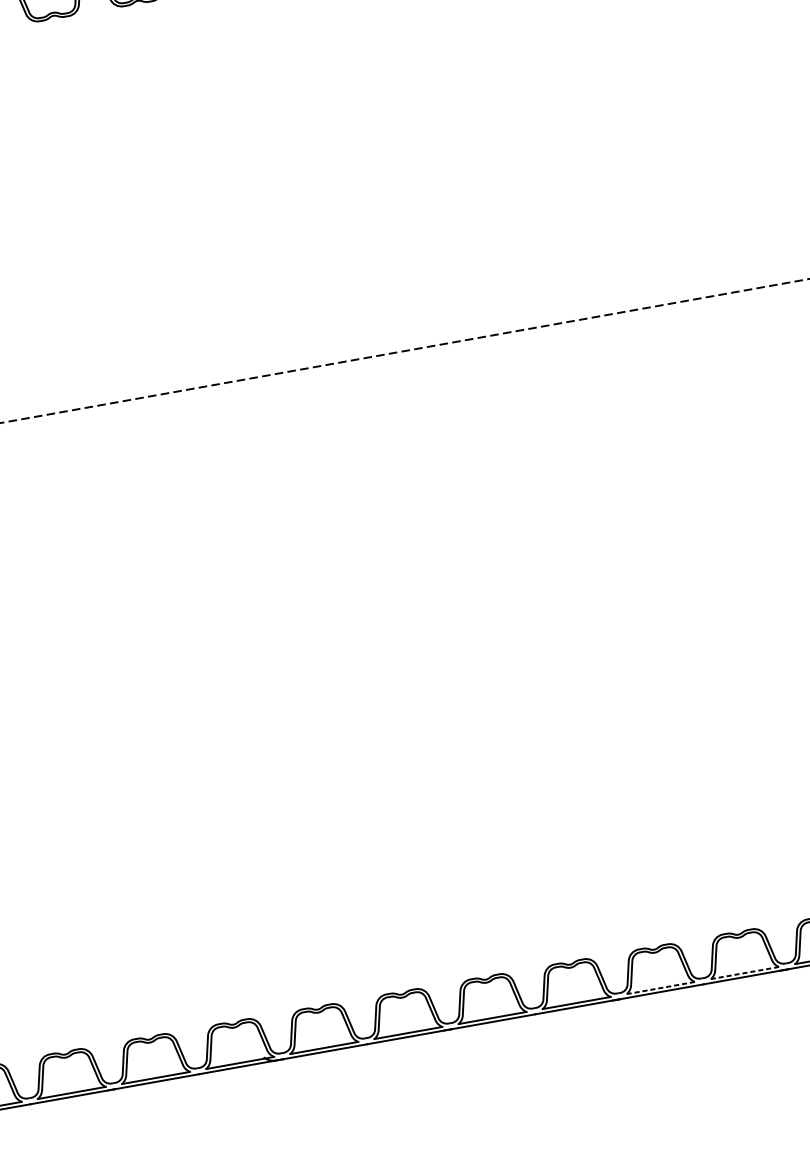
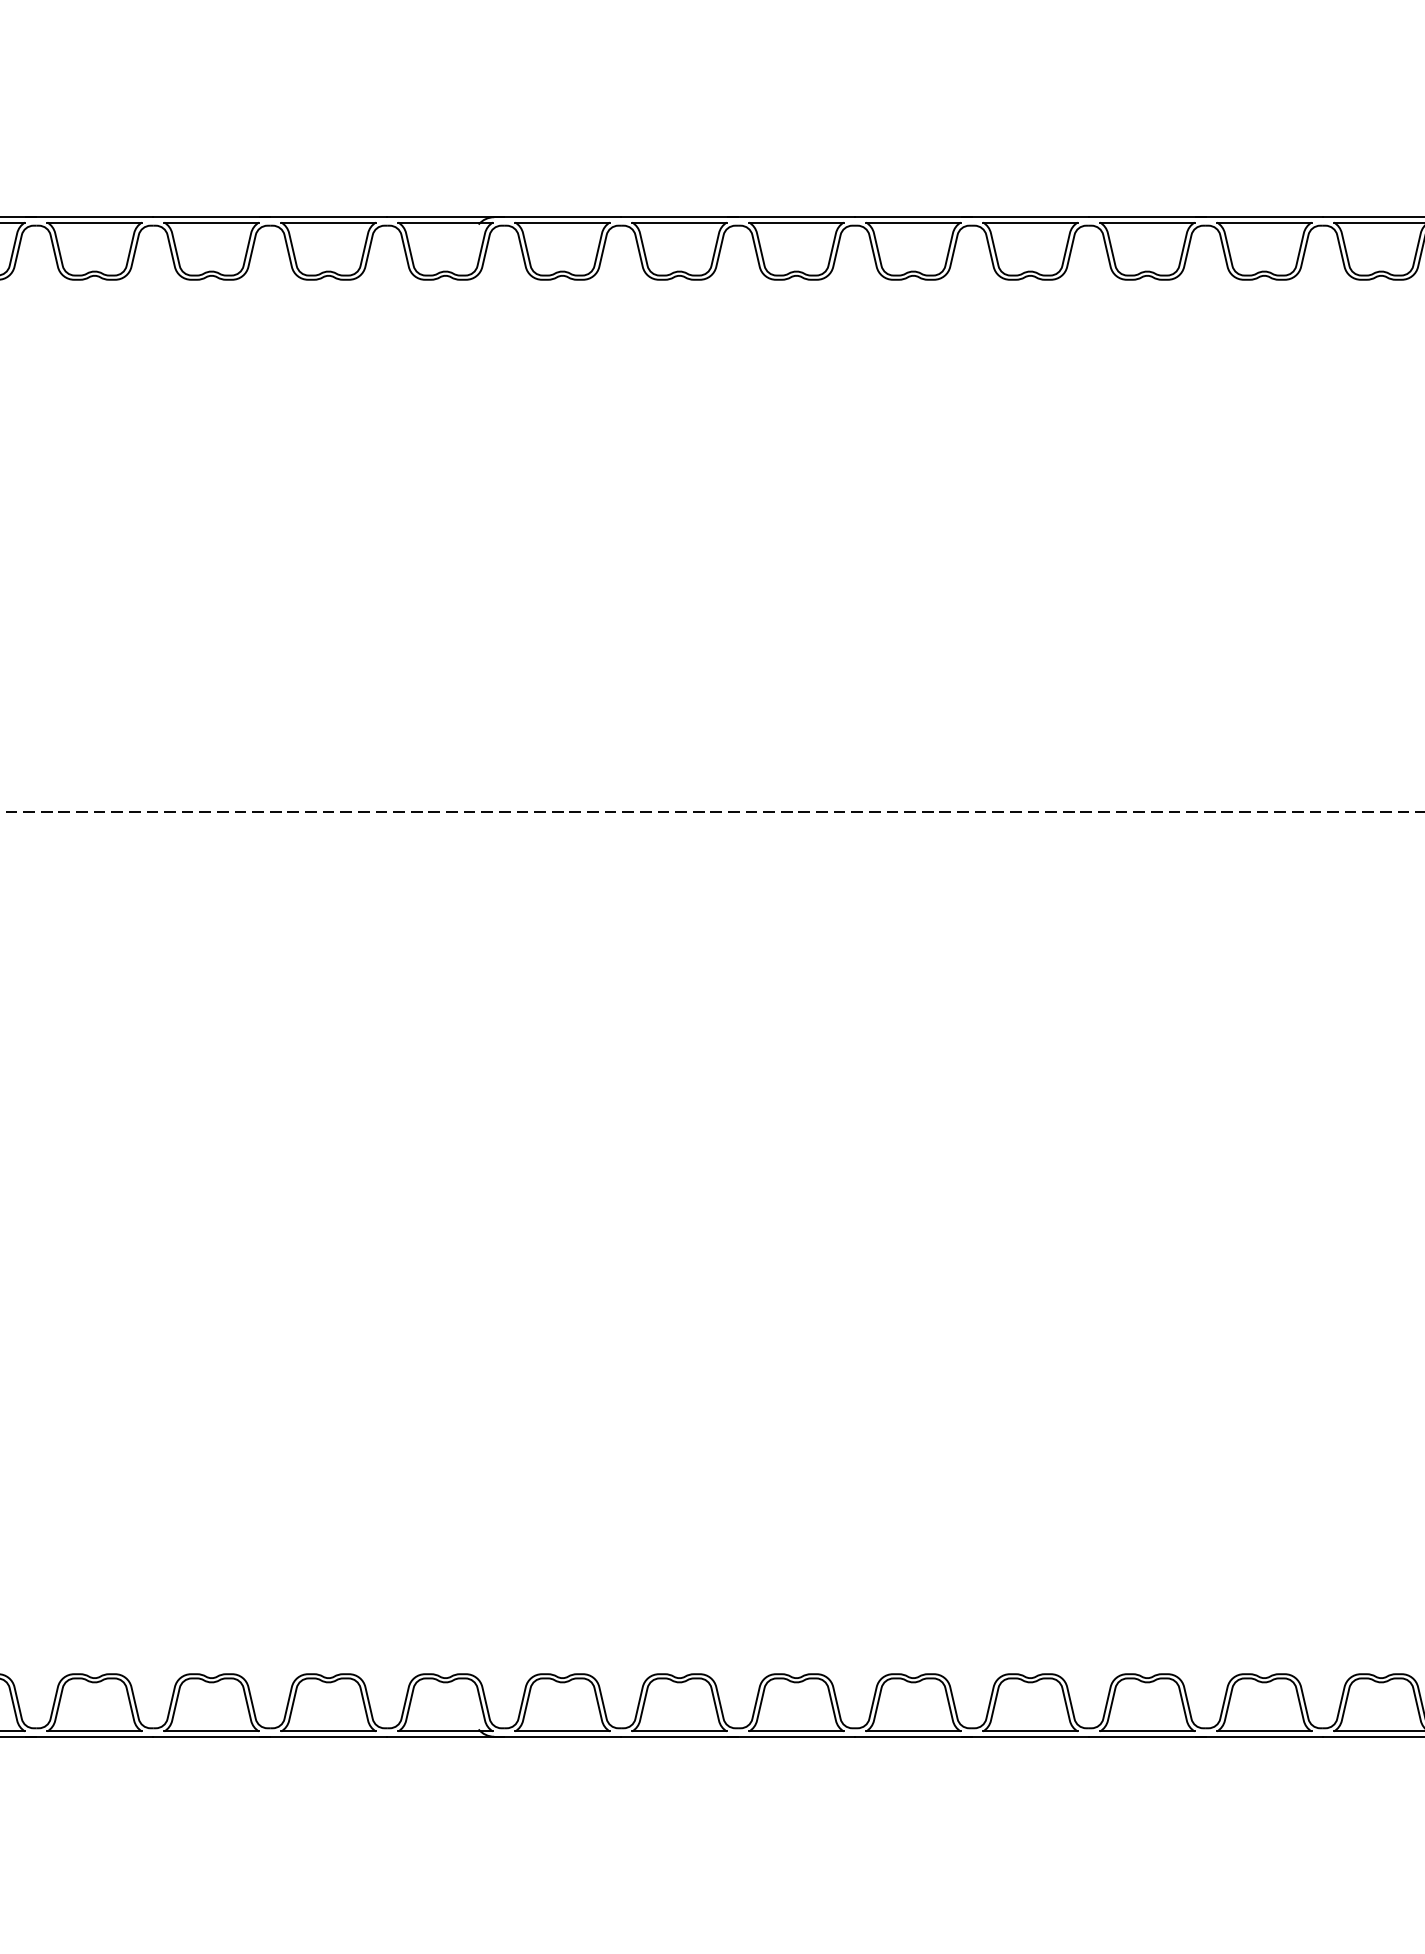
line: (744, 973) -> (1146, 1731), dashed -> solid
line: (660, 988) -> (1029, 1731), dashed -> solid

